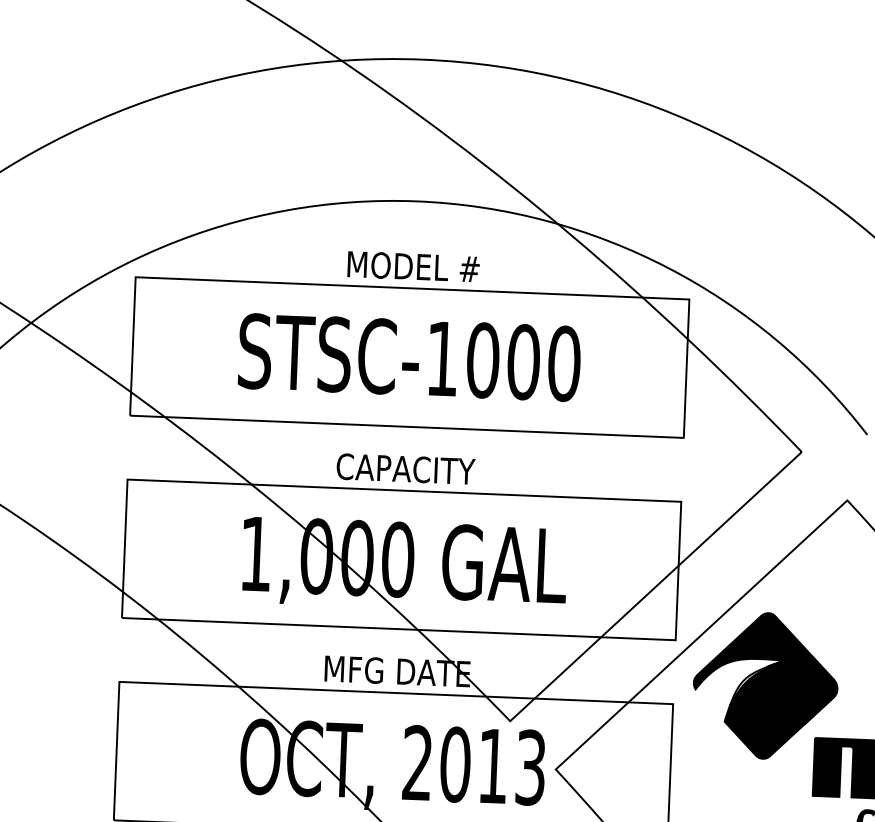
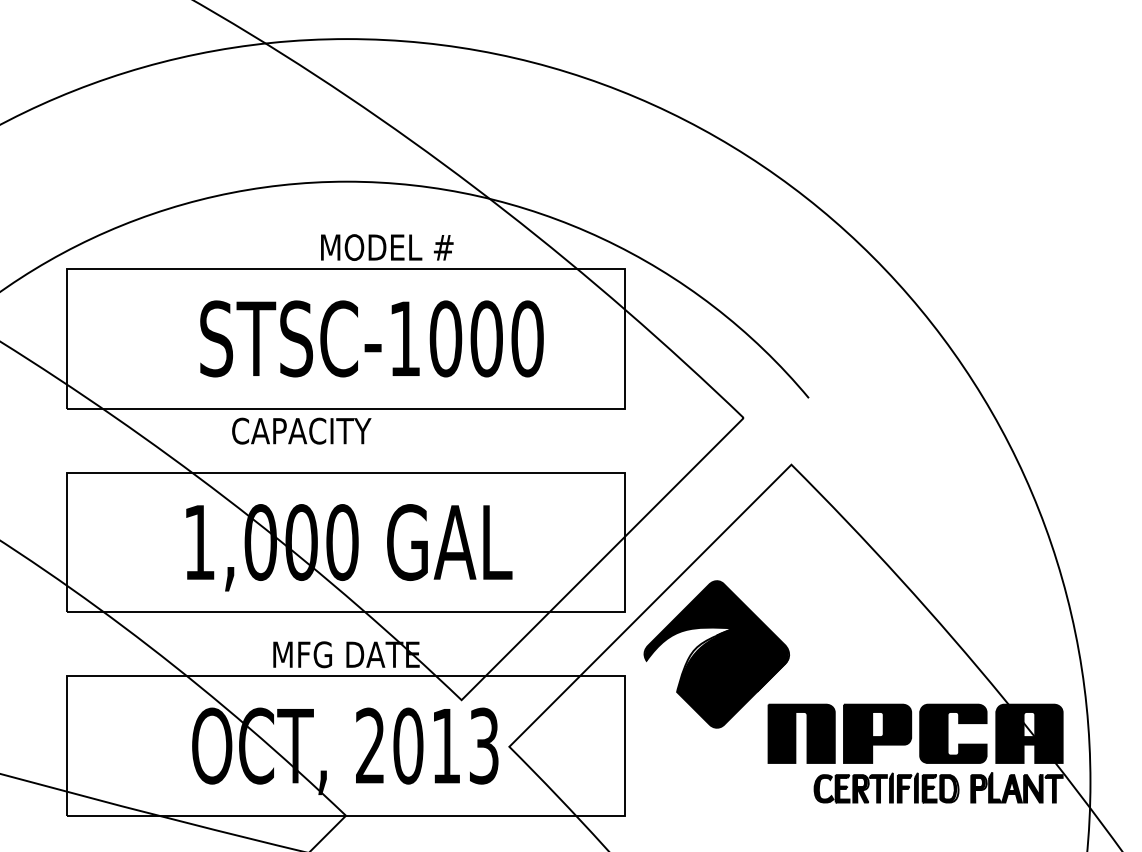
text: (413, 266) -> (387, 247), moved
text: (409, 357) -> (371, 338), moved
text: (405, 468) -> (301, 430), moved

